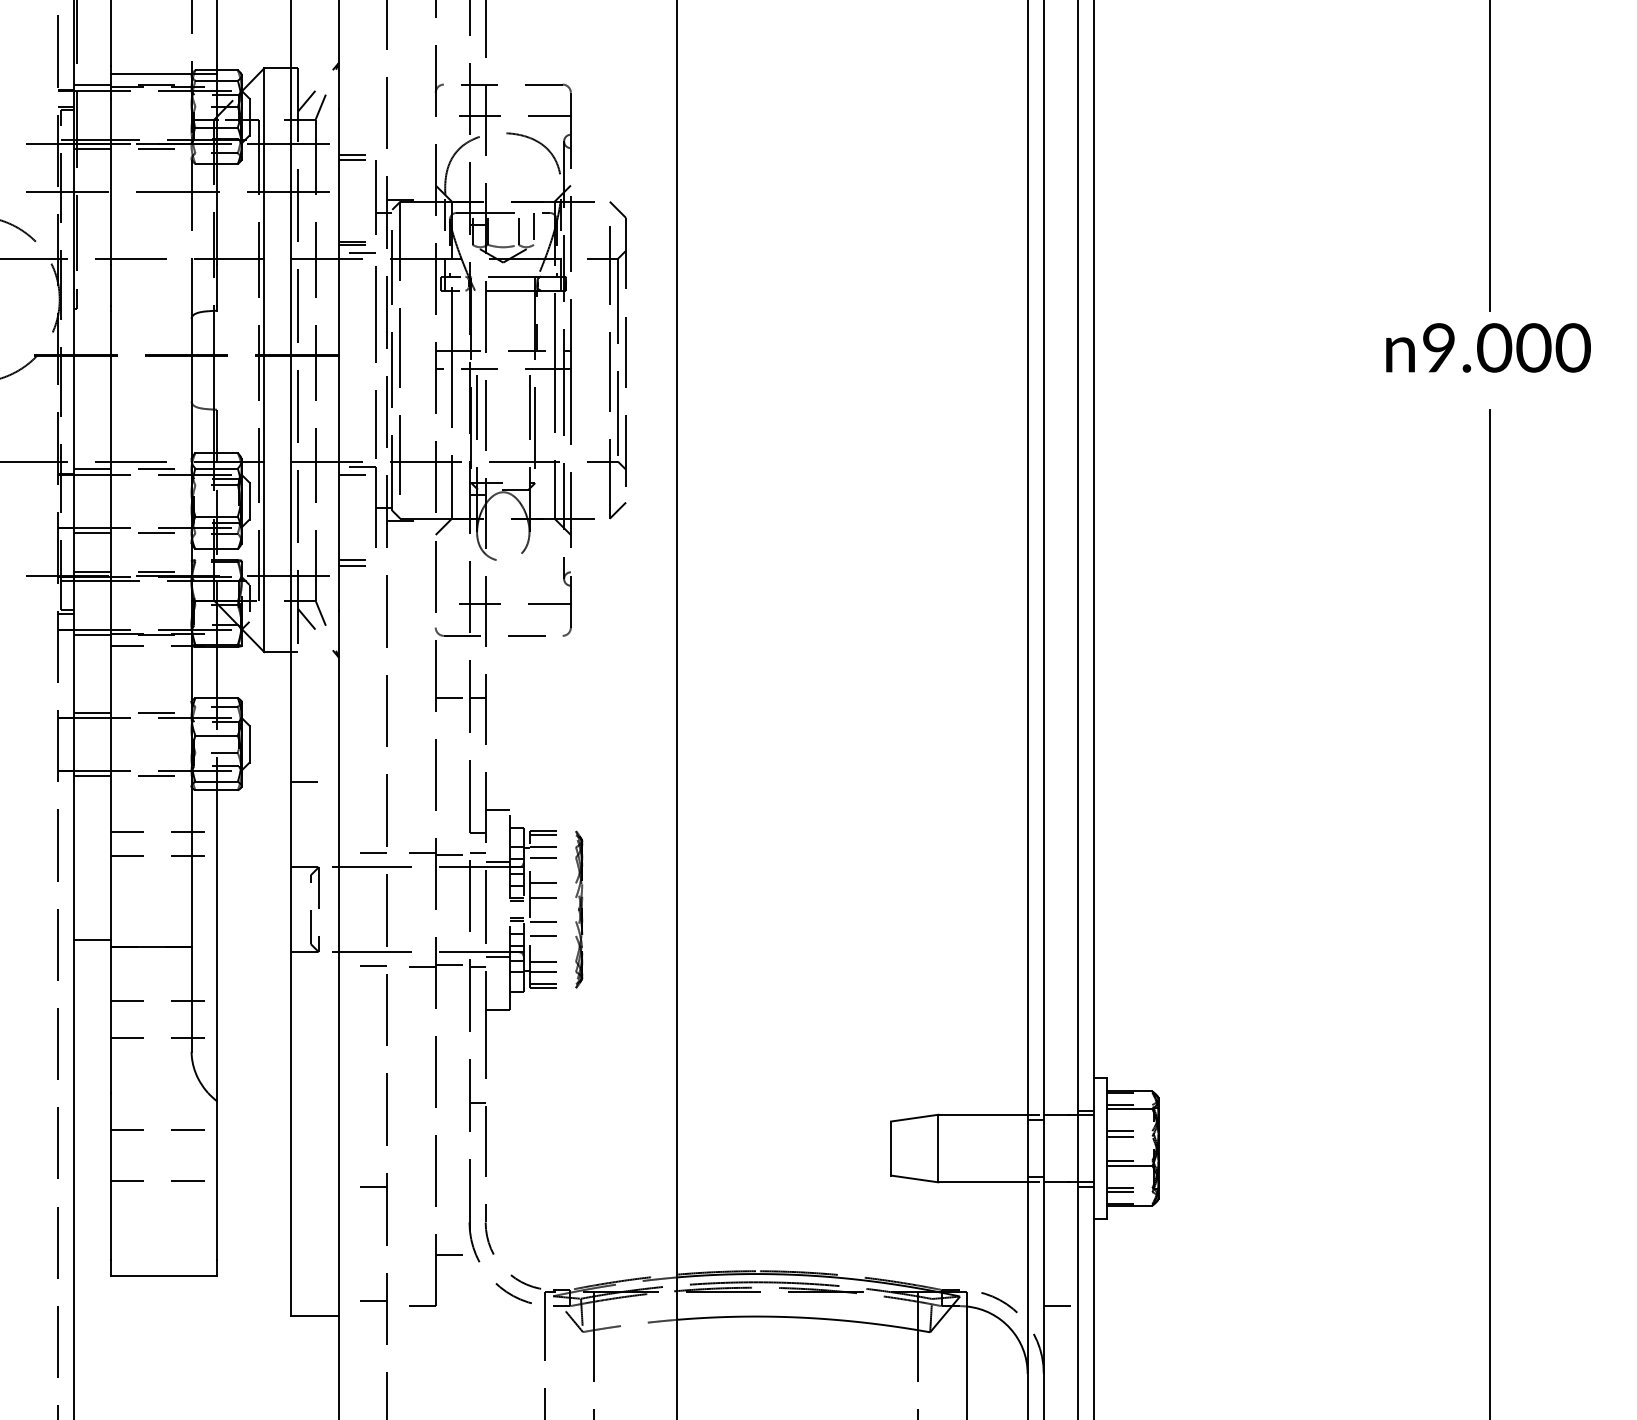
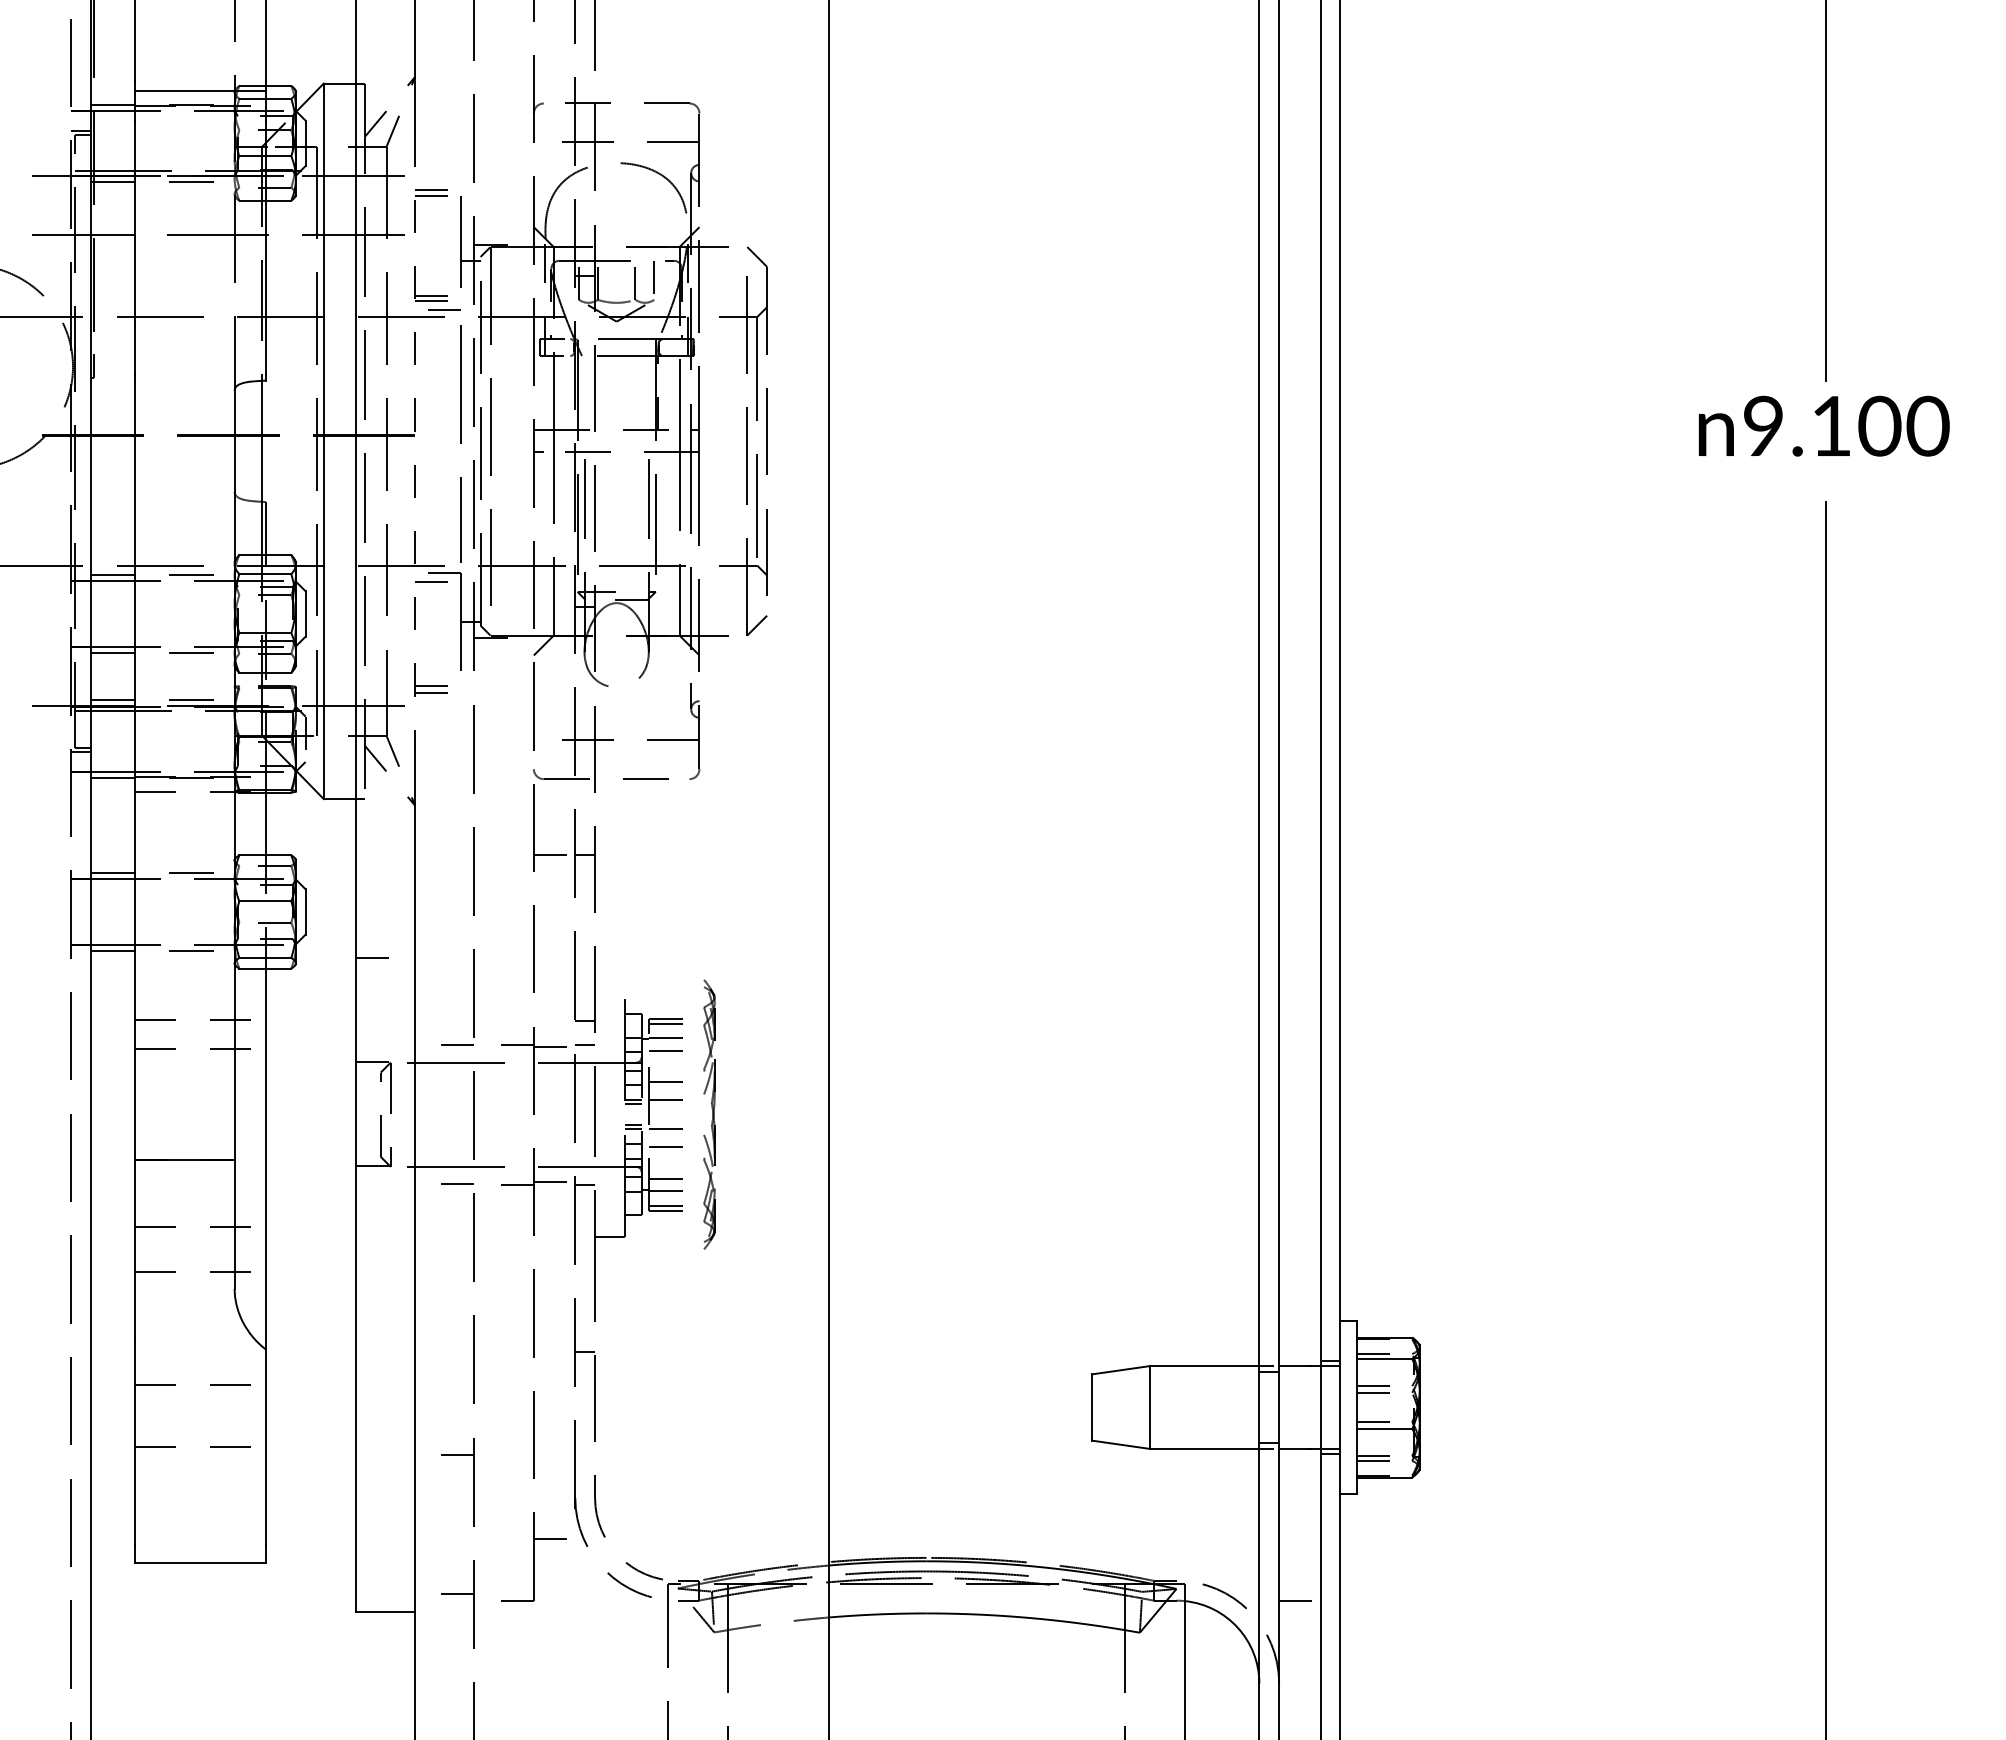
text: (1494, 347) -> (1831, 425), 9.000 -> 9.100
line: (339, 360) -> (415, 441), solid -> dashed
line: (498, 809) -> (610, 992), removed
line: (498, 862) -> (610, 1056), removed
part: (579, 909) -> (709, 1114), size x1.4
line: (91, 939) -> (112, 1151), removed
line: (498, 956) -> (610, 1172), removed

